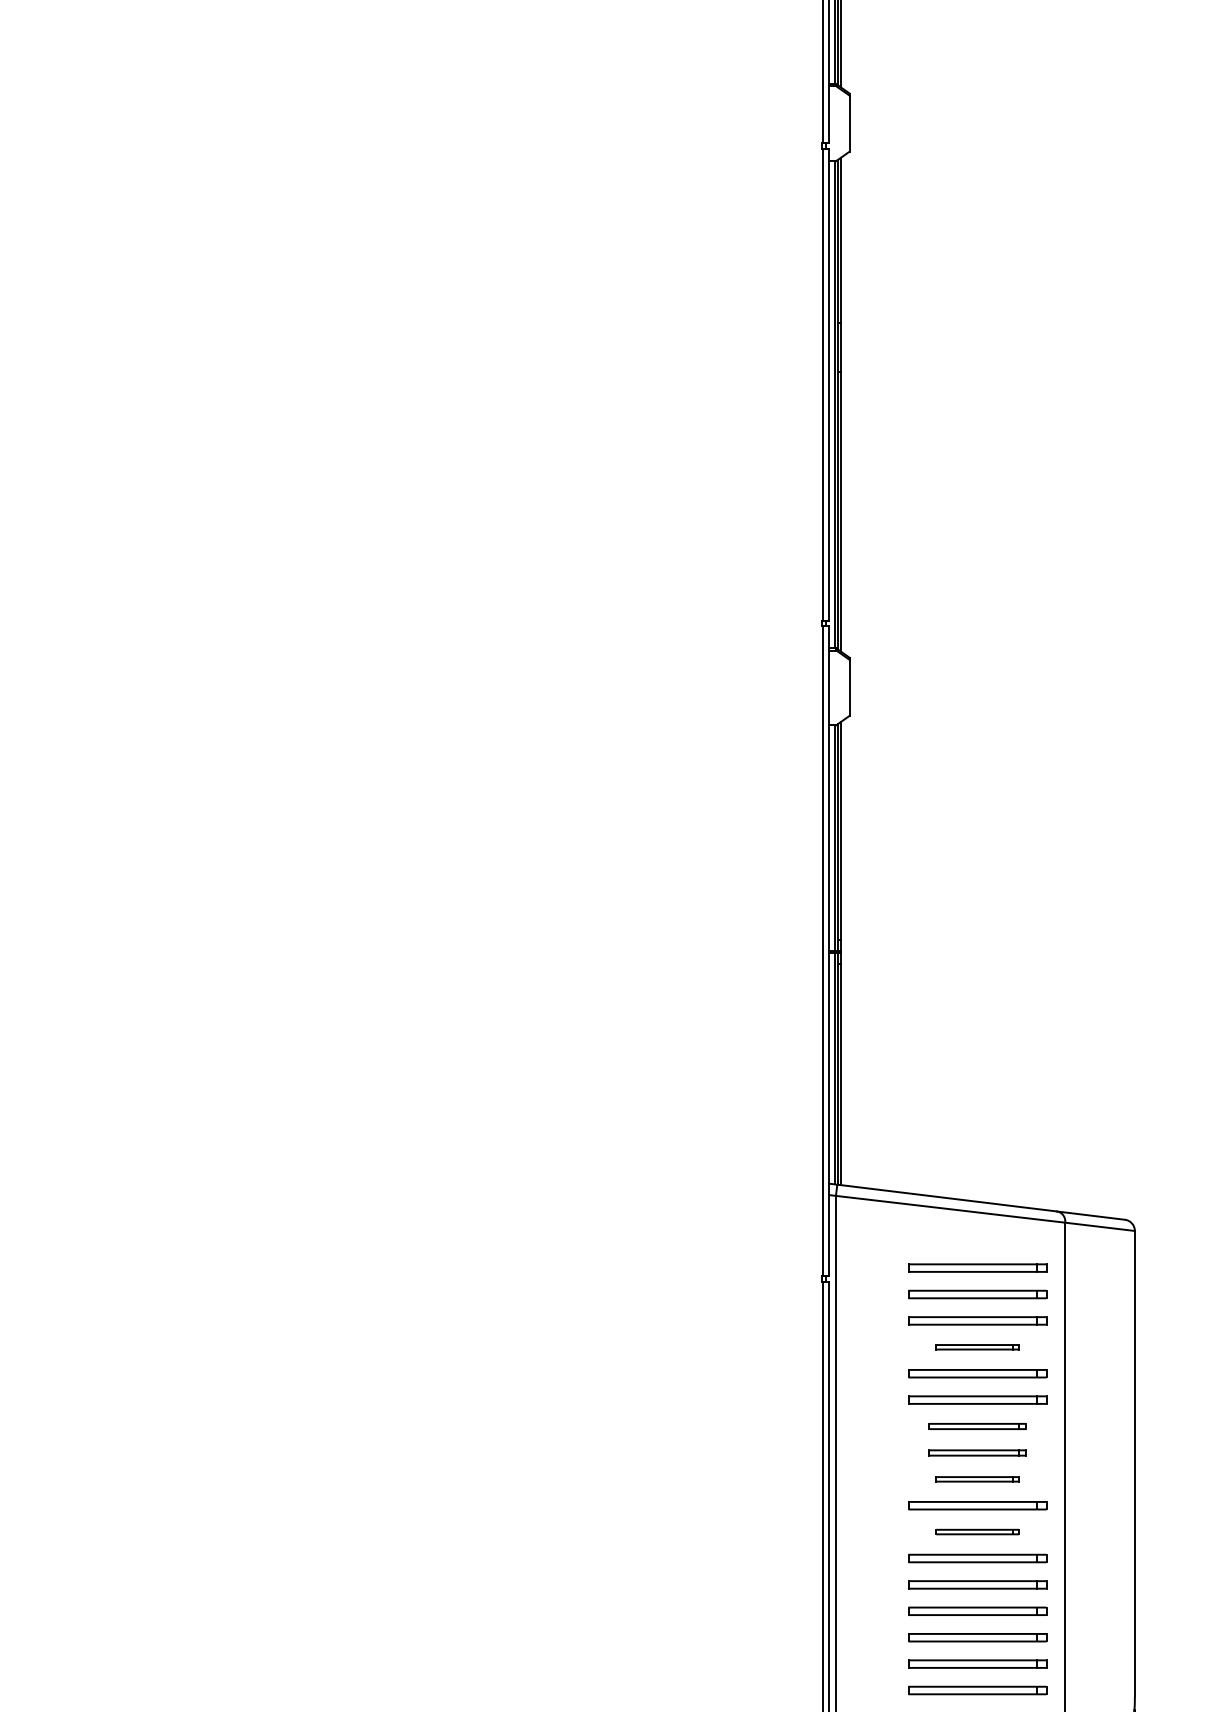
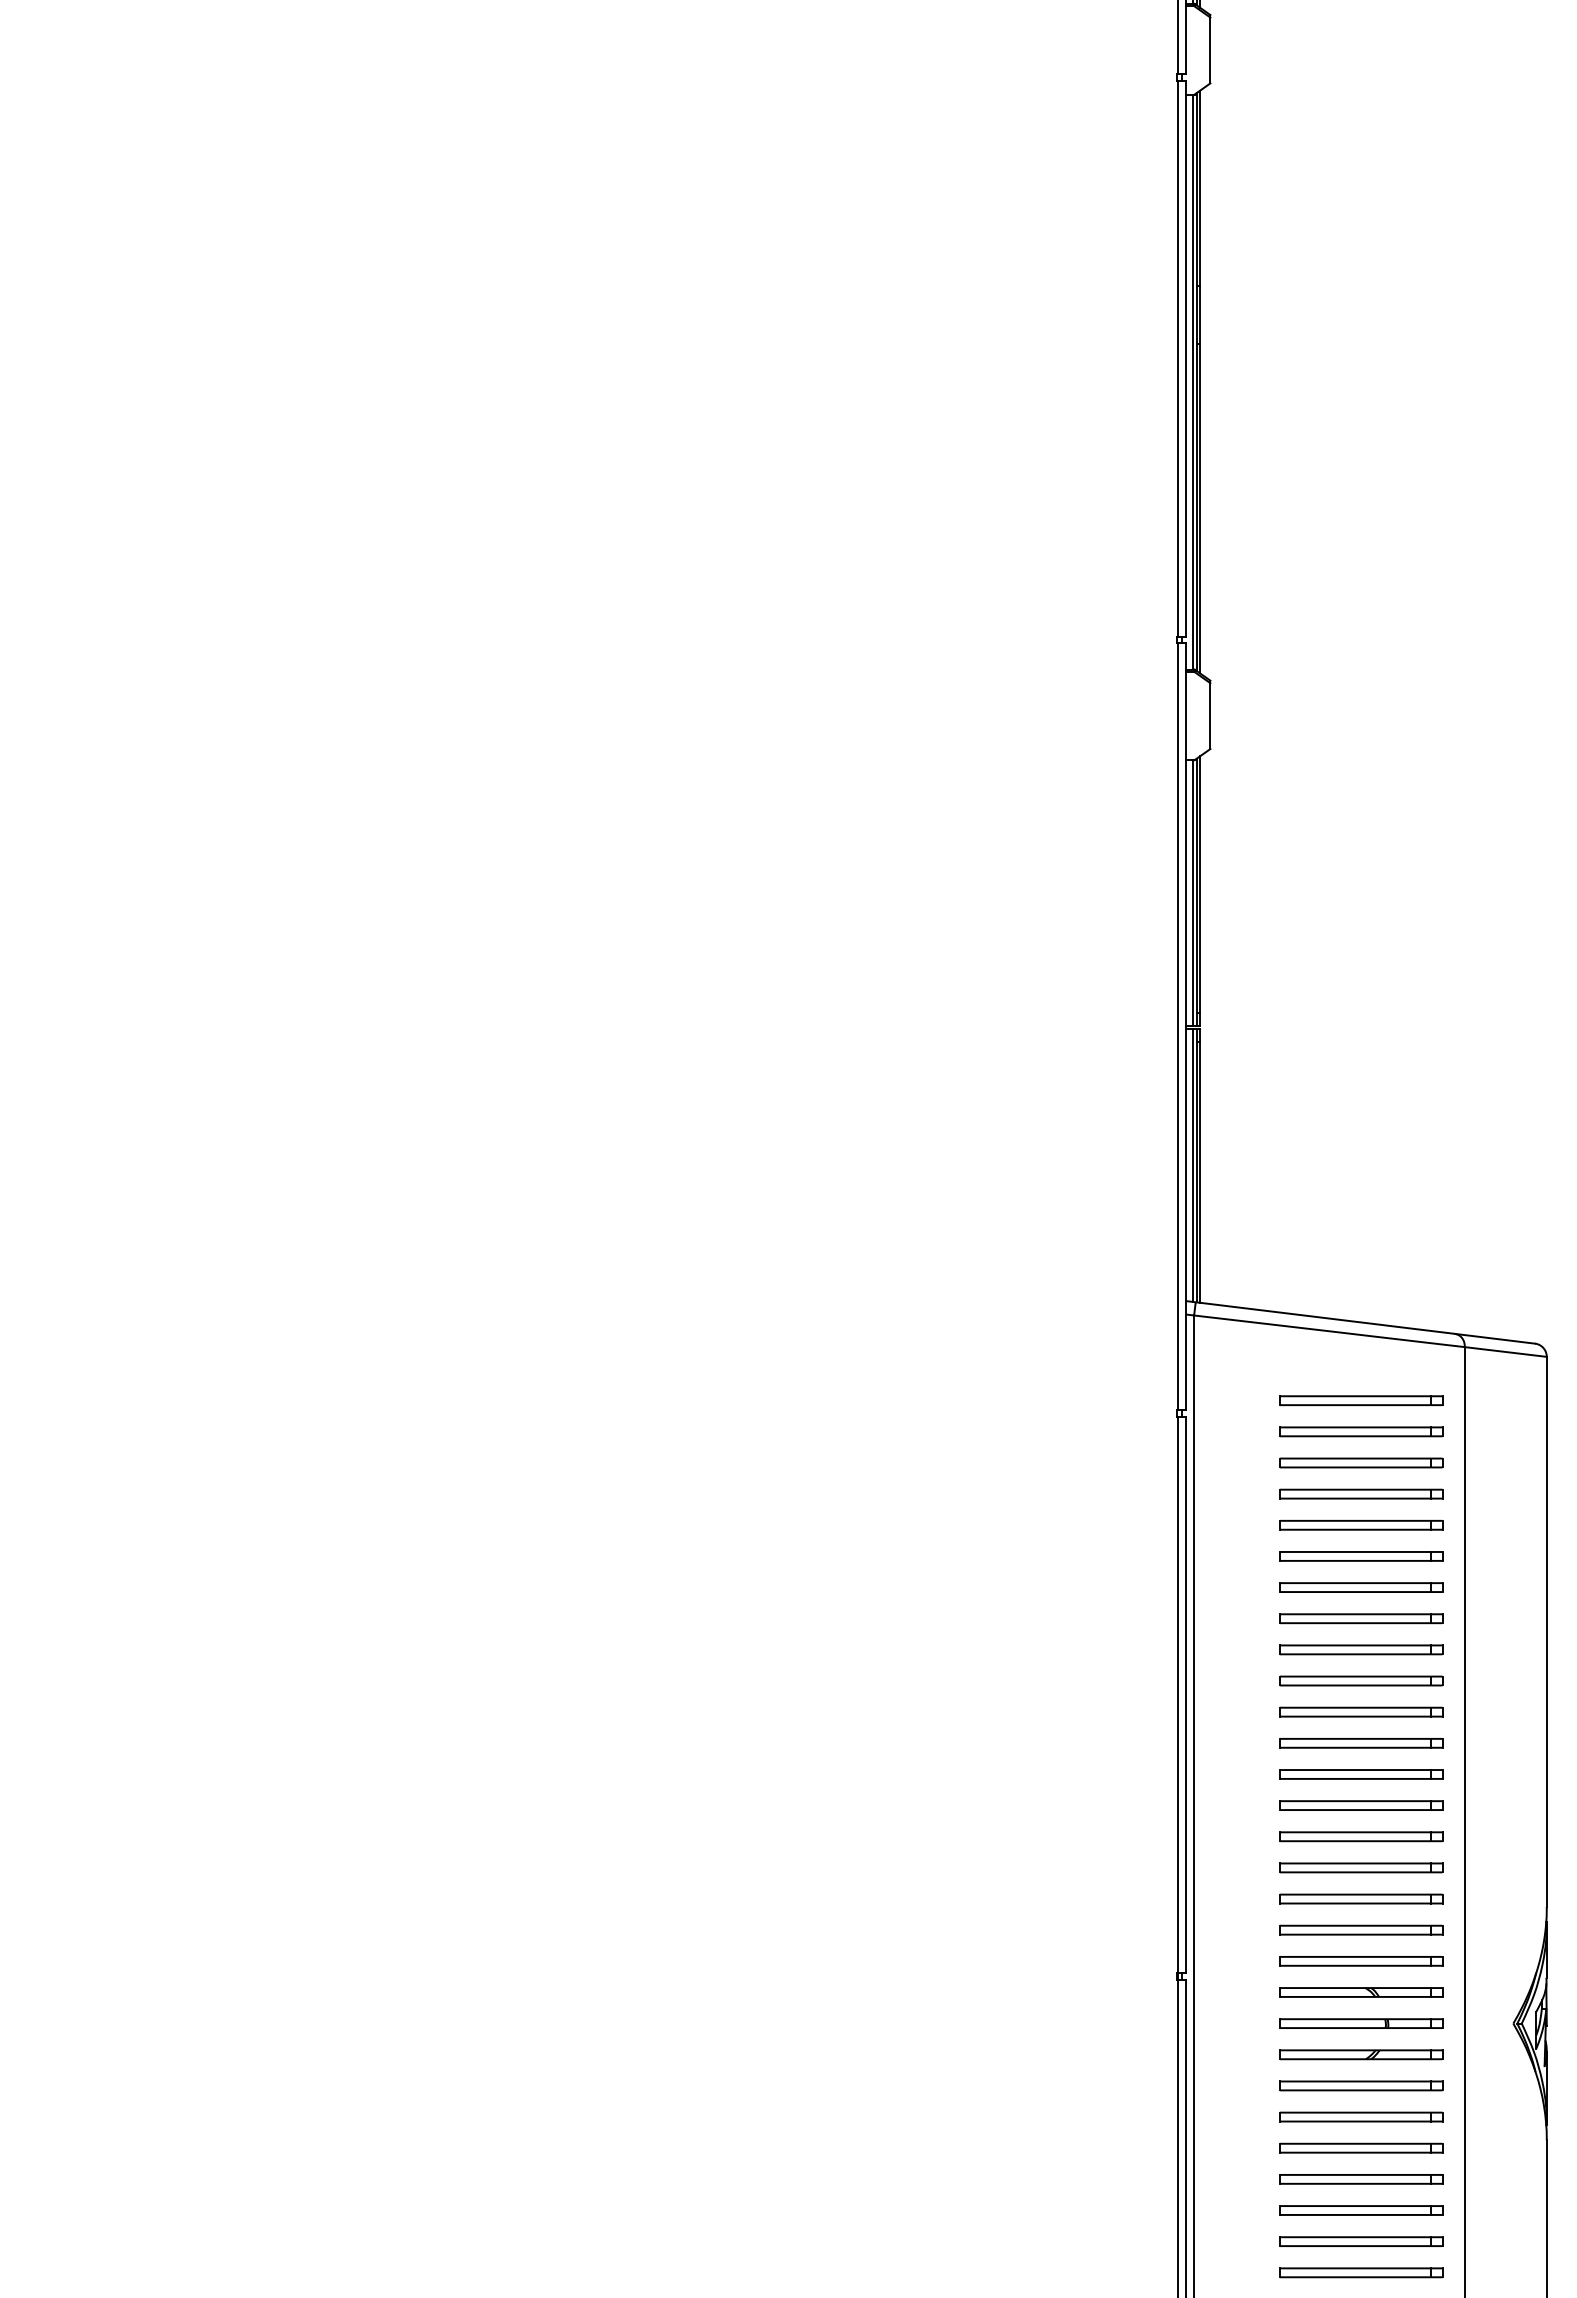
part: (977, 1346) -> (1361, 1493), size x1.67
part: (977, 1426) -> (1361, 1587), size x1.43
part: (977, 1452) -> (1361, 1618), size x1.43
part: (977, 1479) -> (1361, 1649), size x1.67
part: (977, 1531) -> (1361, 1711), size x1.67

